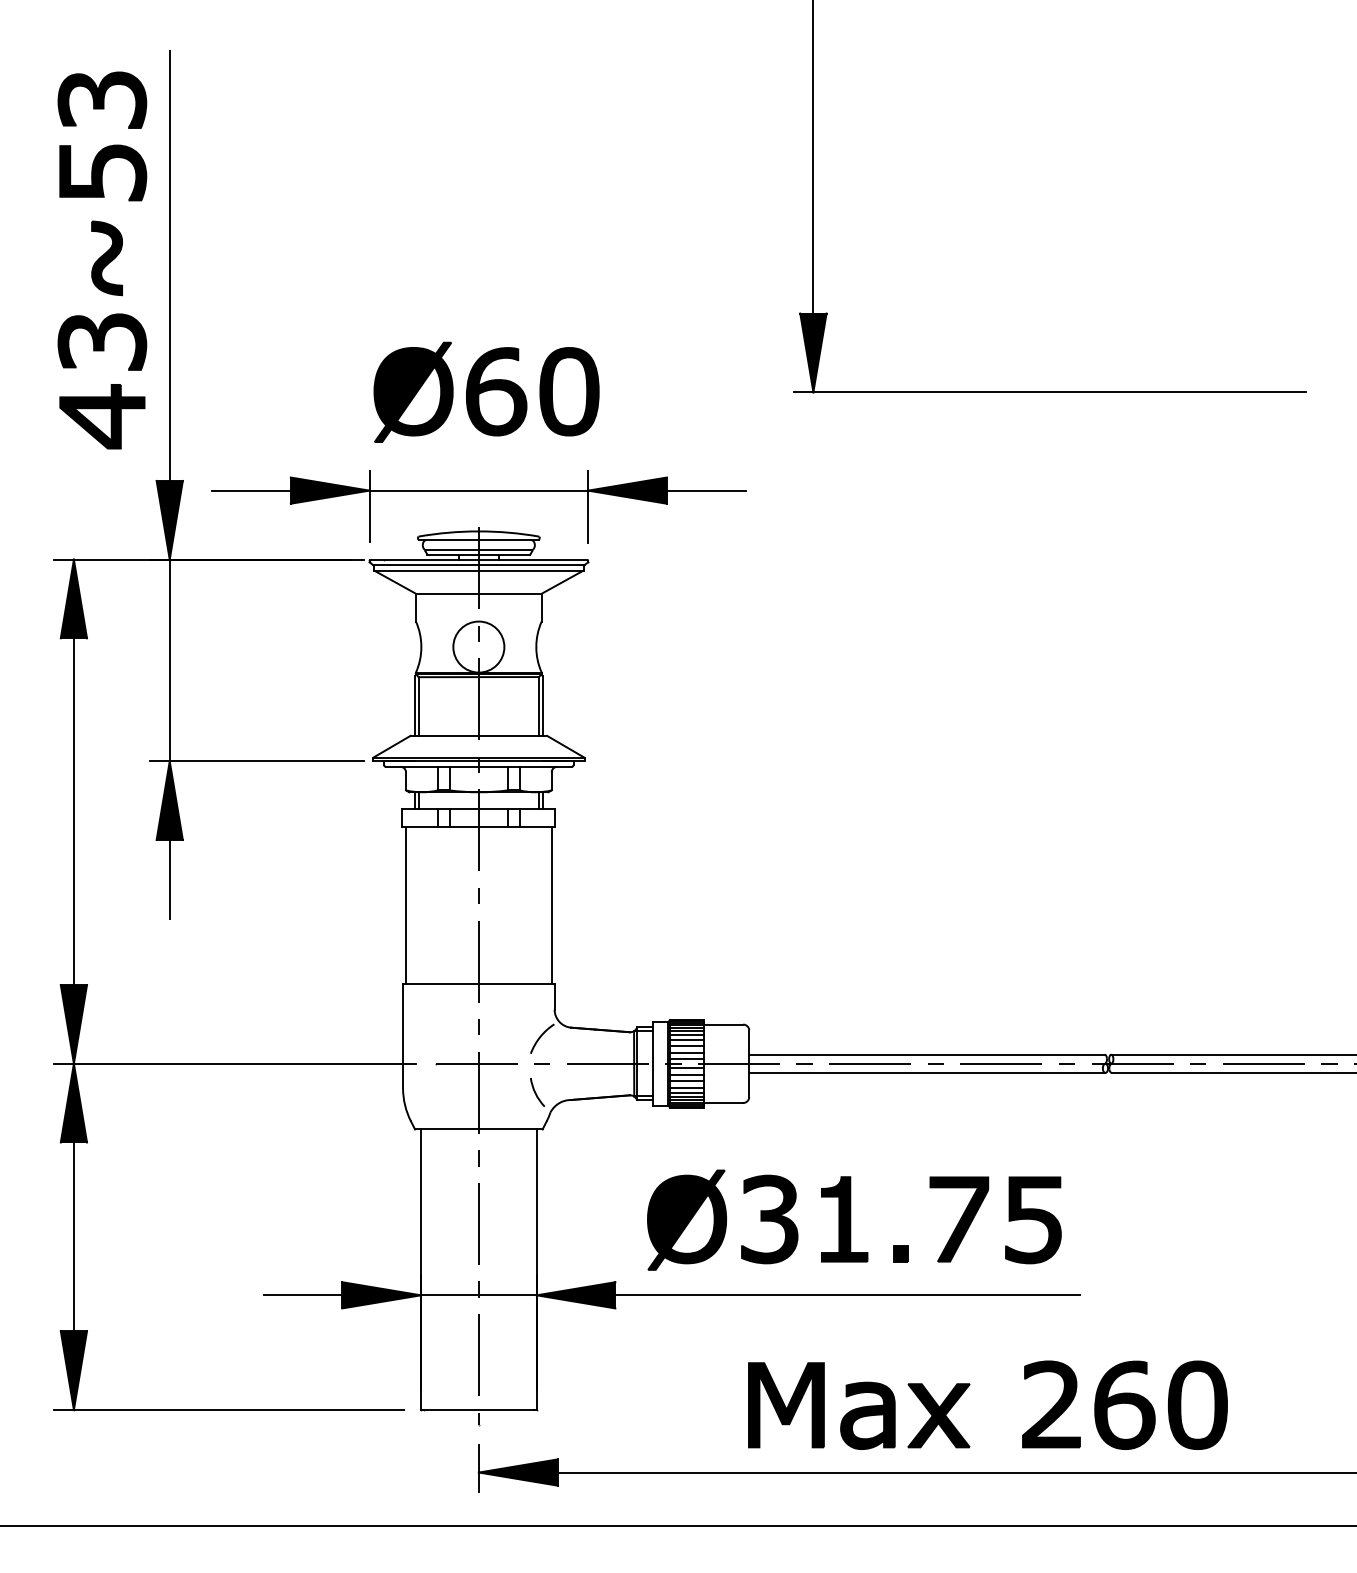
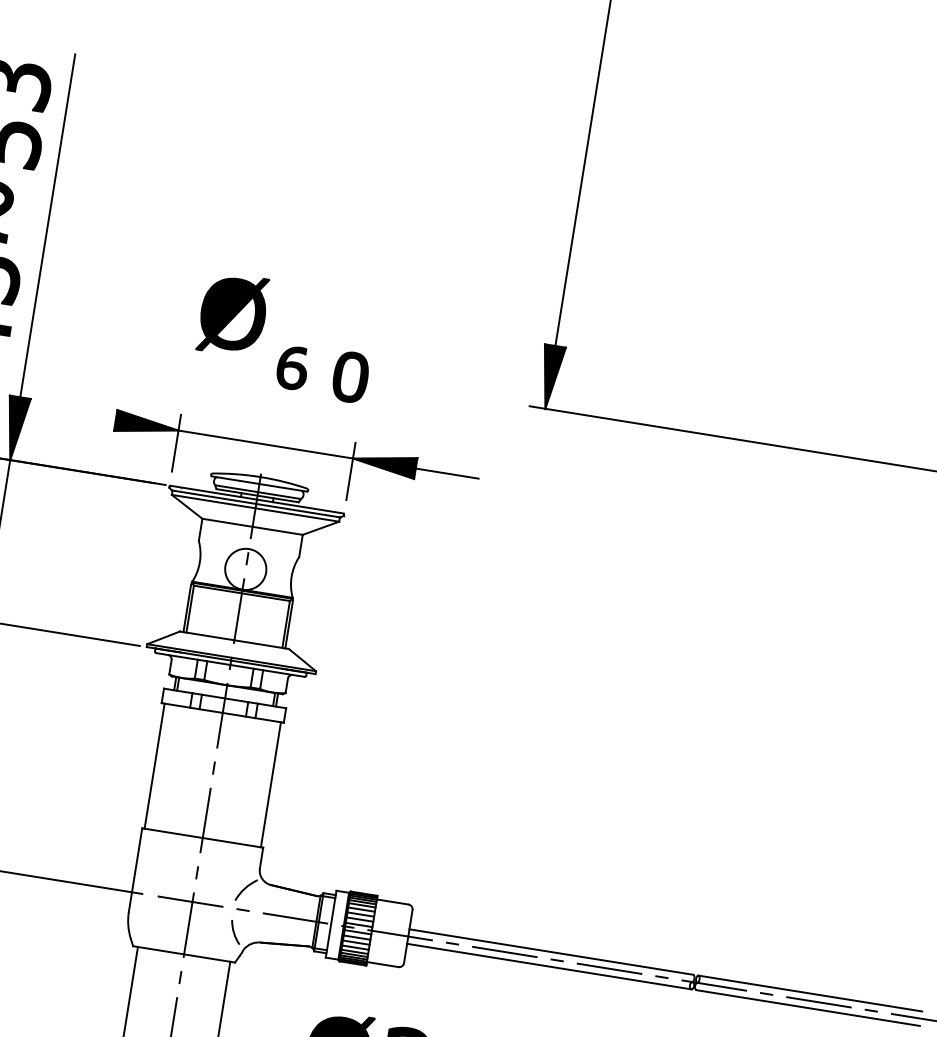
part: (413, 391) -> (233, 313), moved
part: (496, 391) -> (292, 367), size x0.6
part: (569, 391) -> (350, 377), size x0.7
line: (251, 490) -> (84, 415), removed

